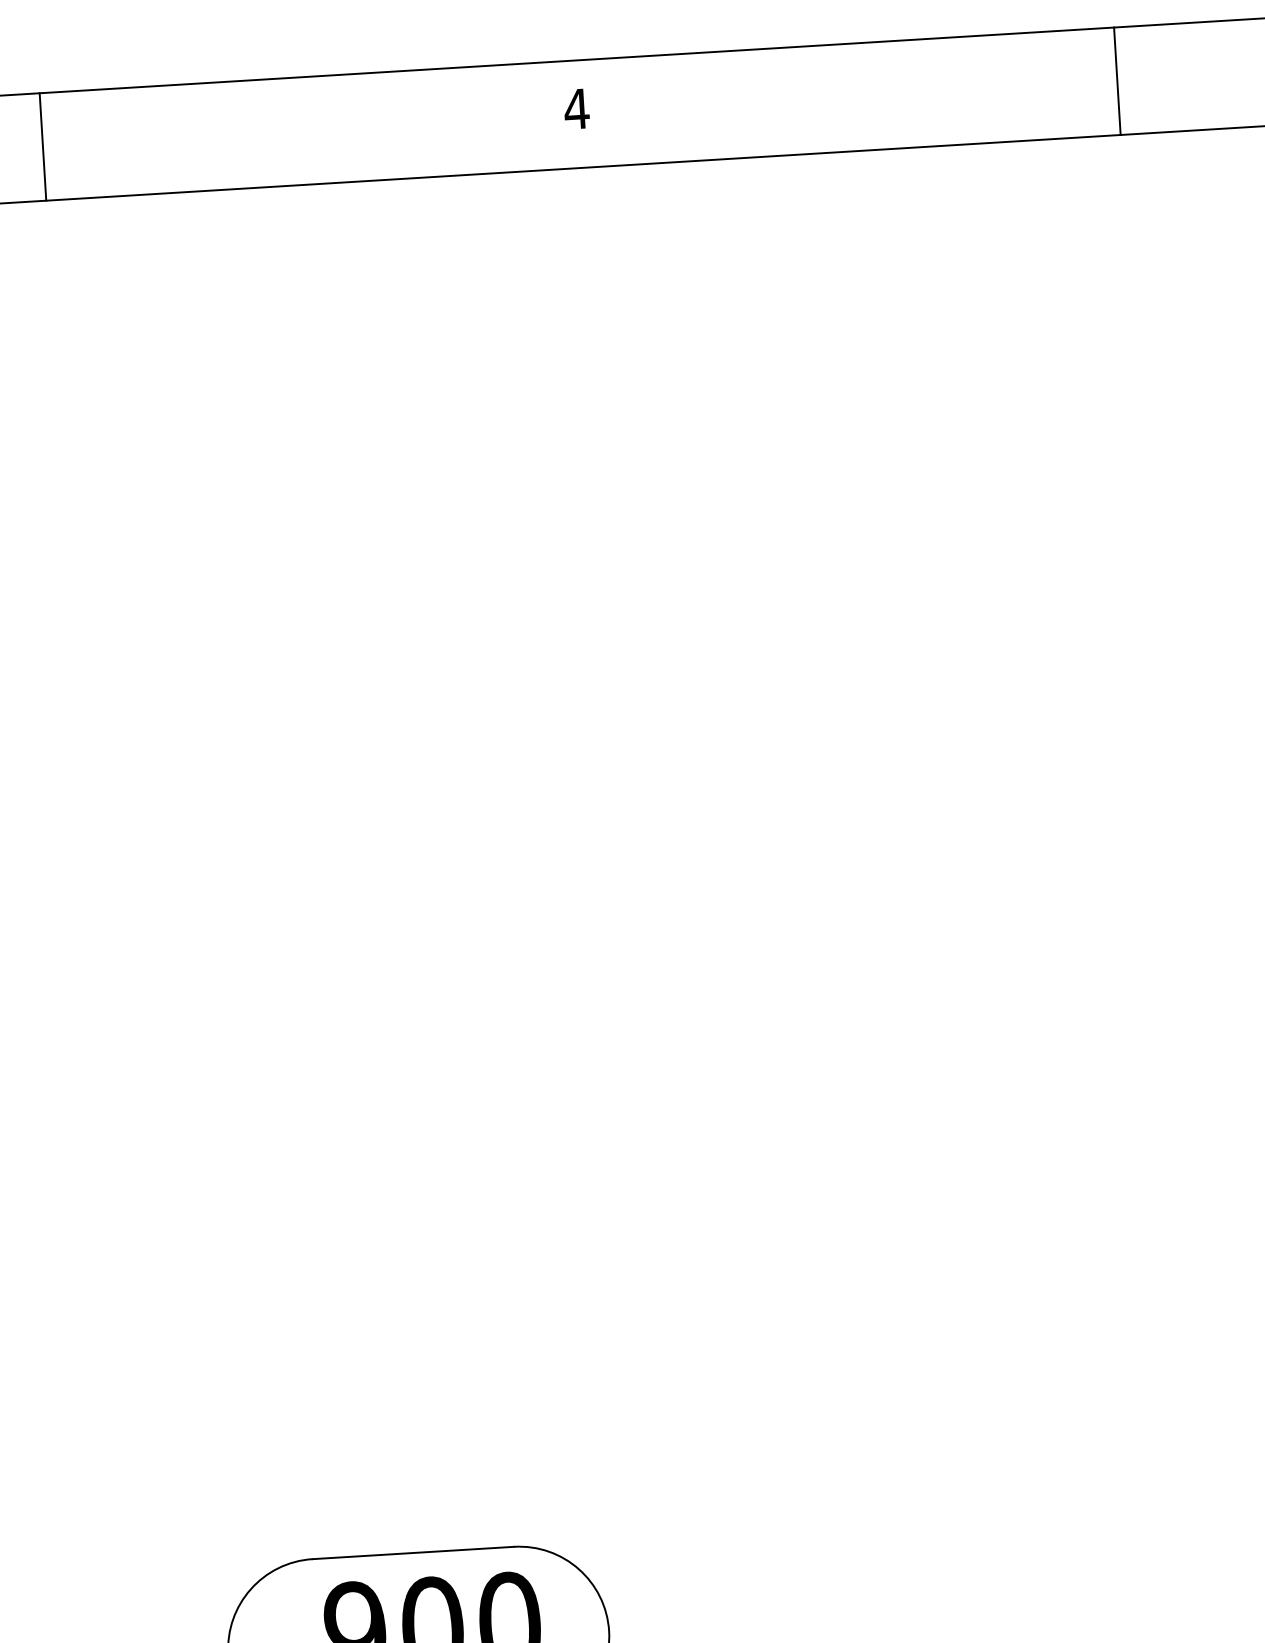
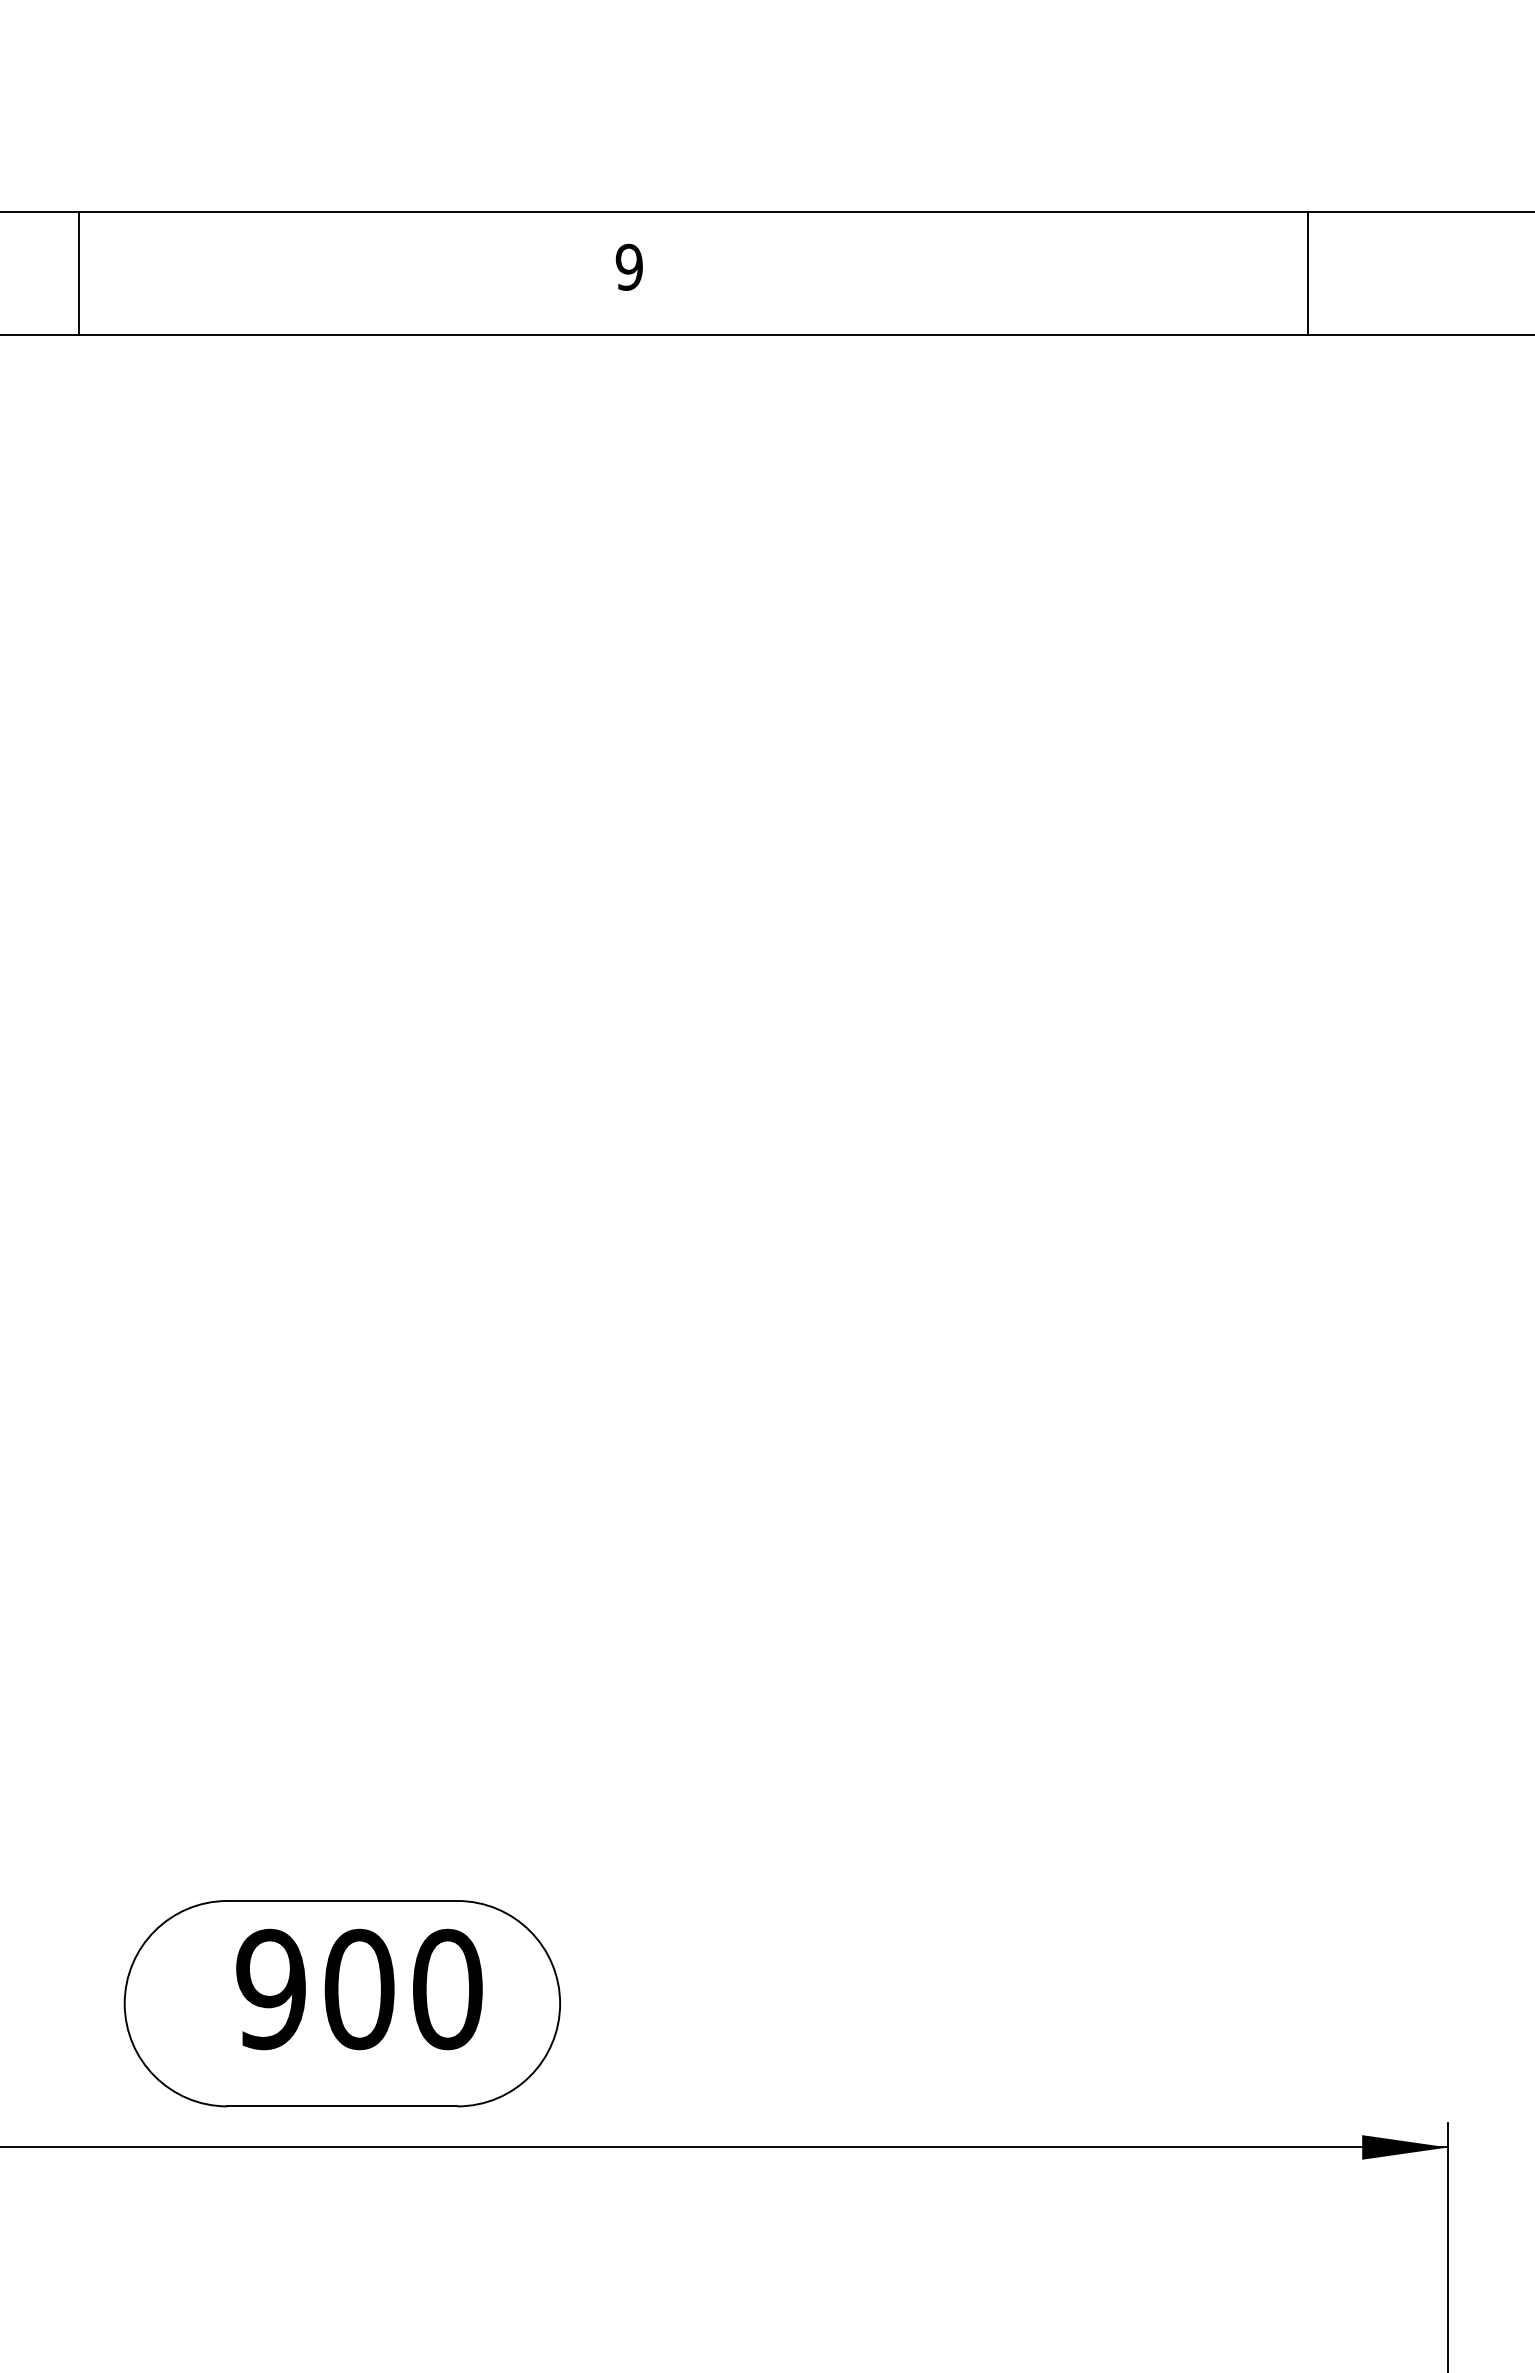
line: (1117, 80) -> (1308, 272), moved
text: (576, 108) -> (629, 266), 4 -> 9
line: (42, 146) -> (78, 272), moved

